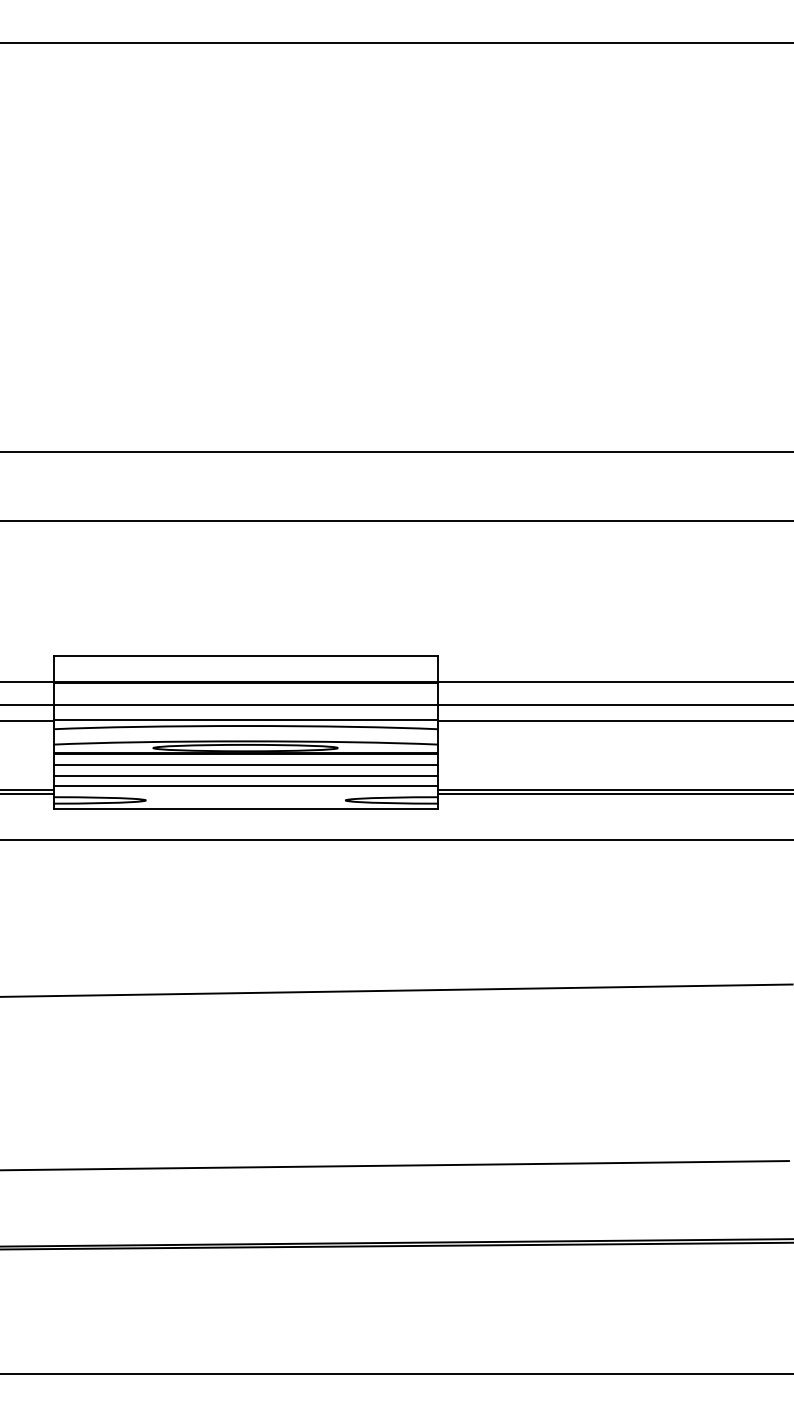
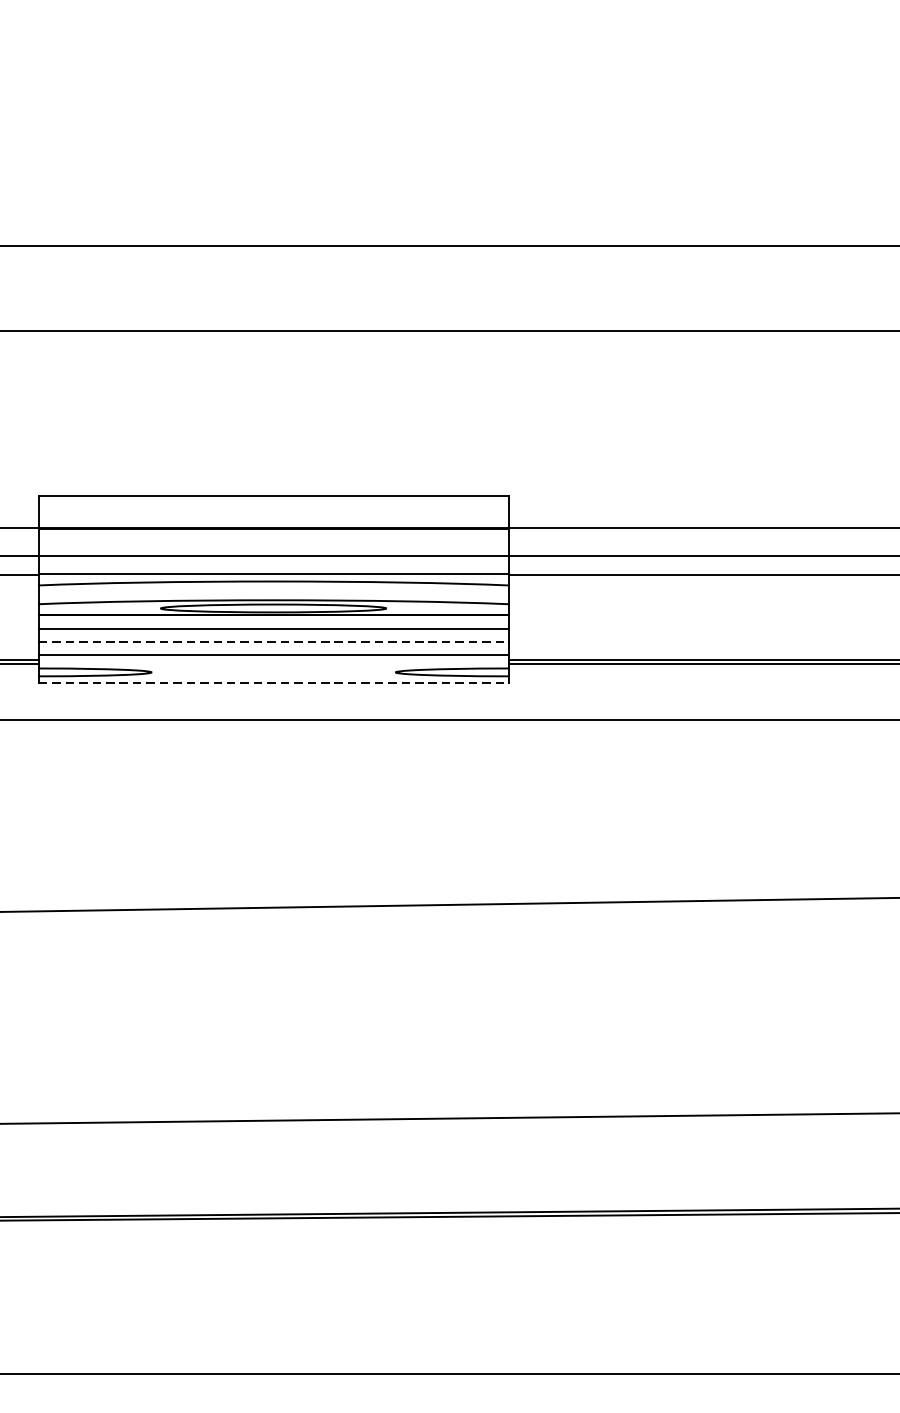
line: (246, 775) -> (274, 641), solid -> dashed
line: (246, 809) -> (274, 683), solid -> dashed

